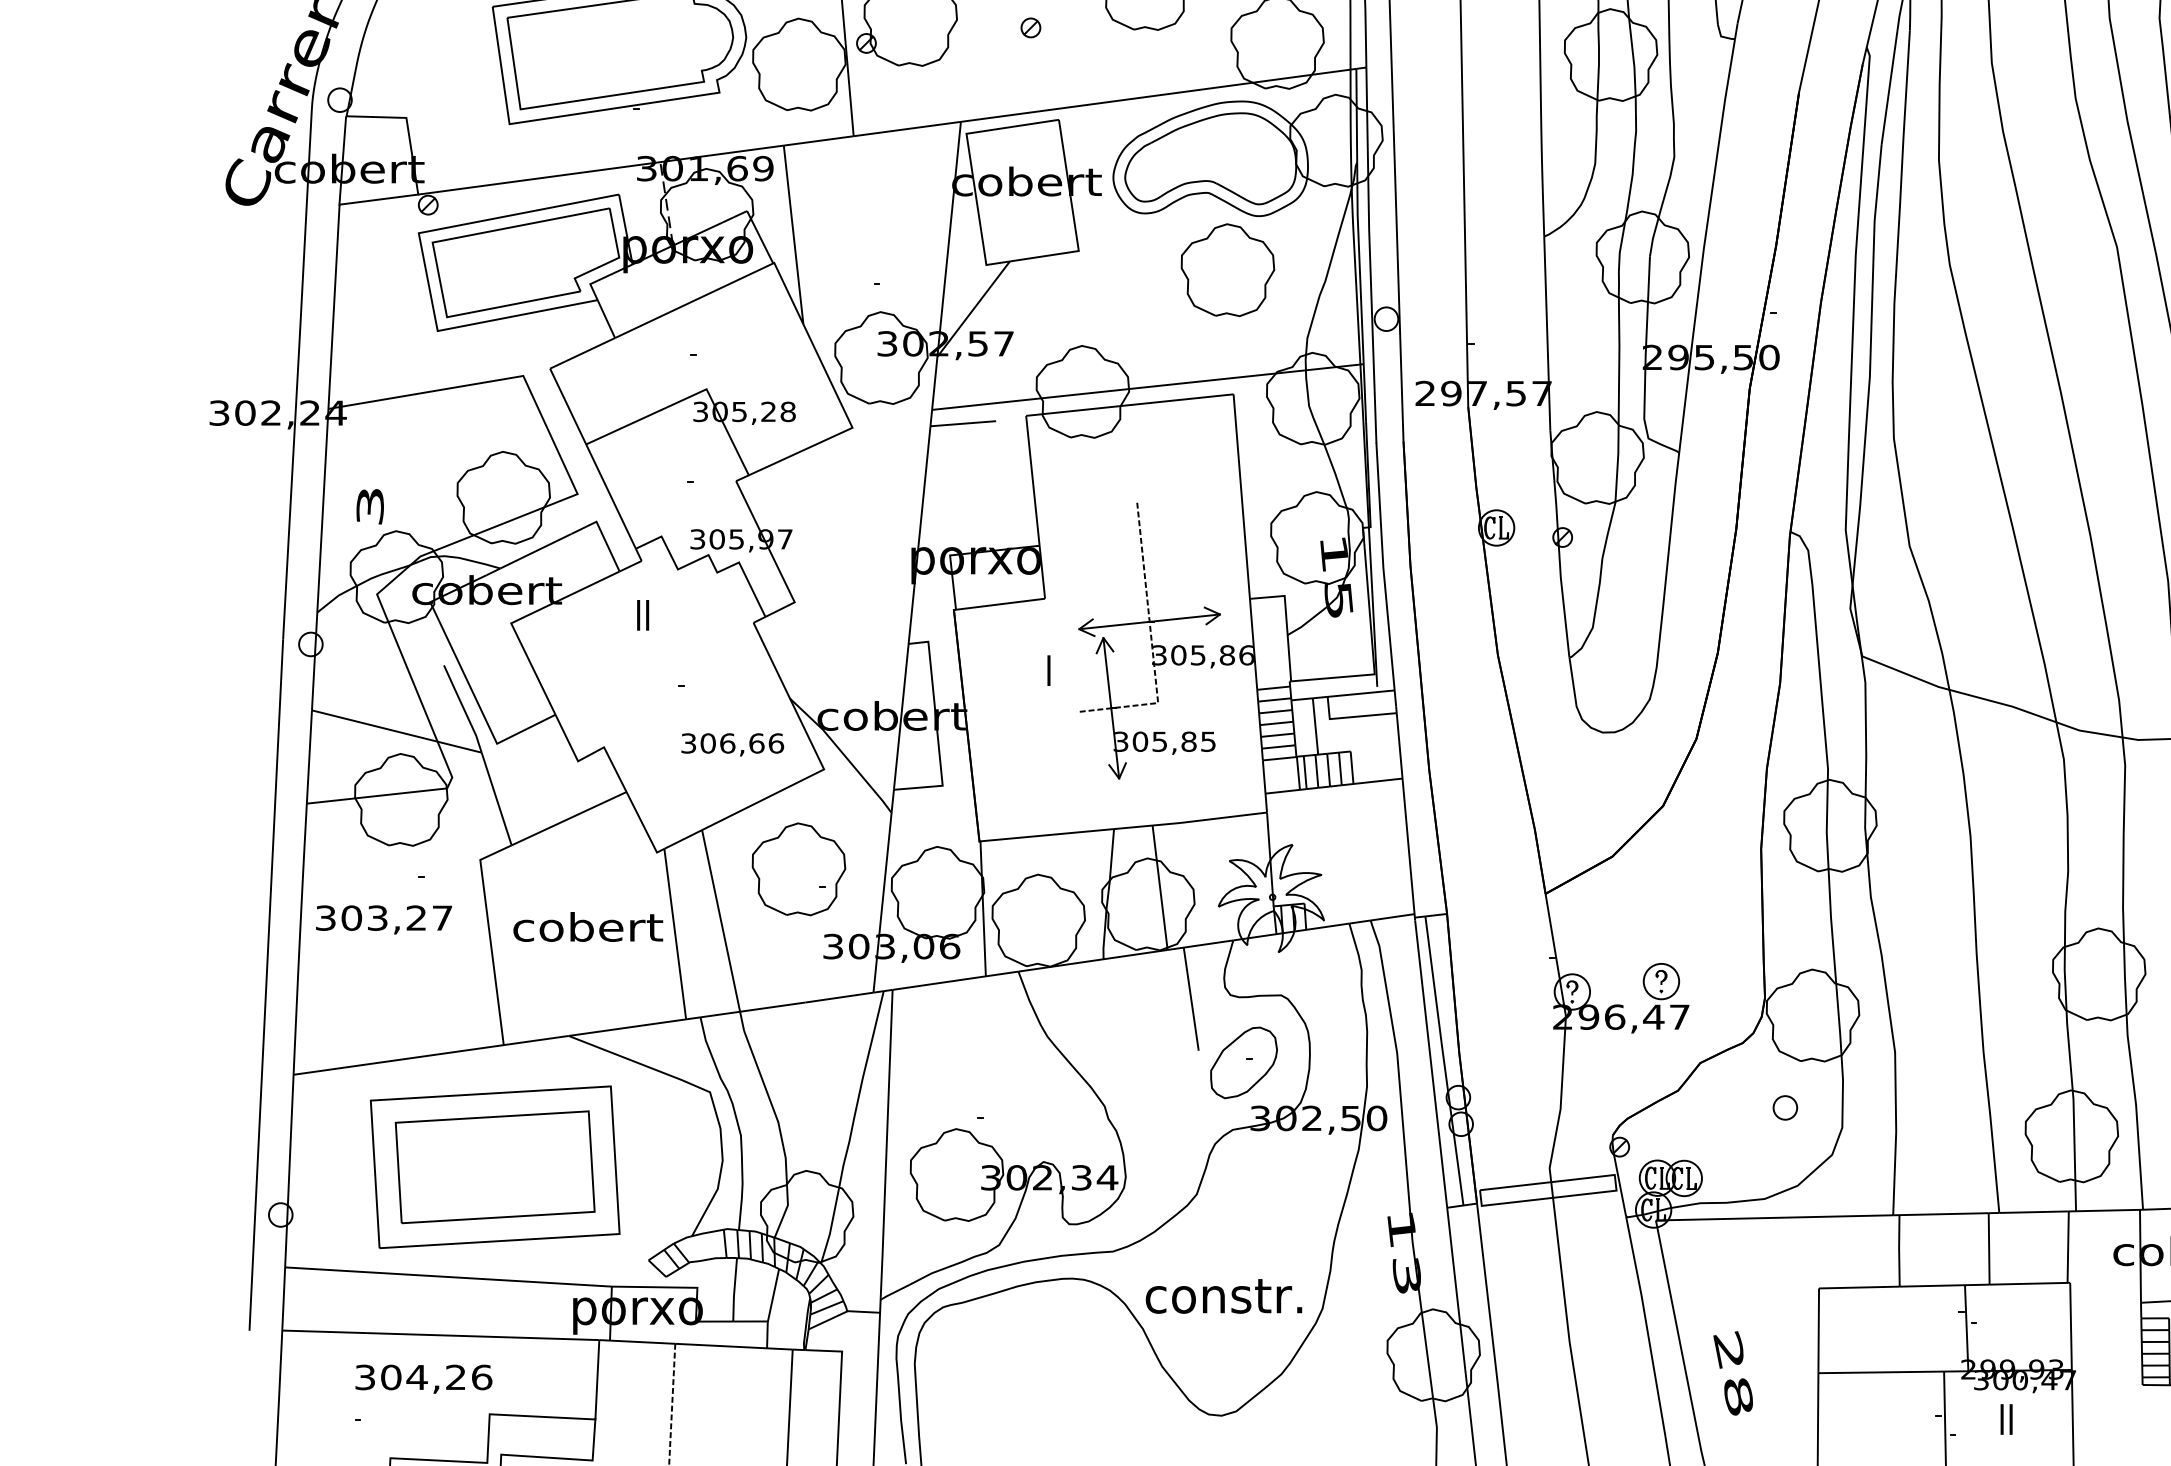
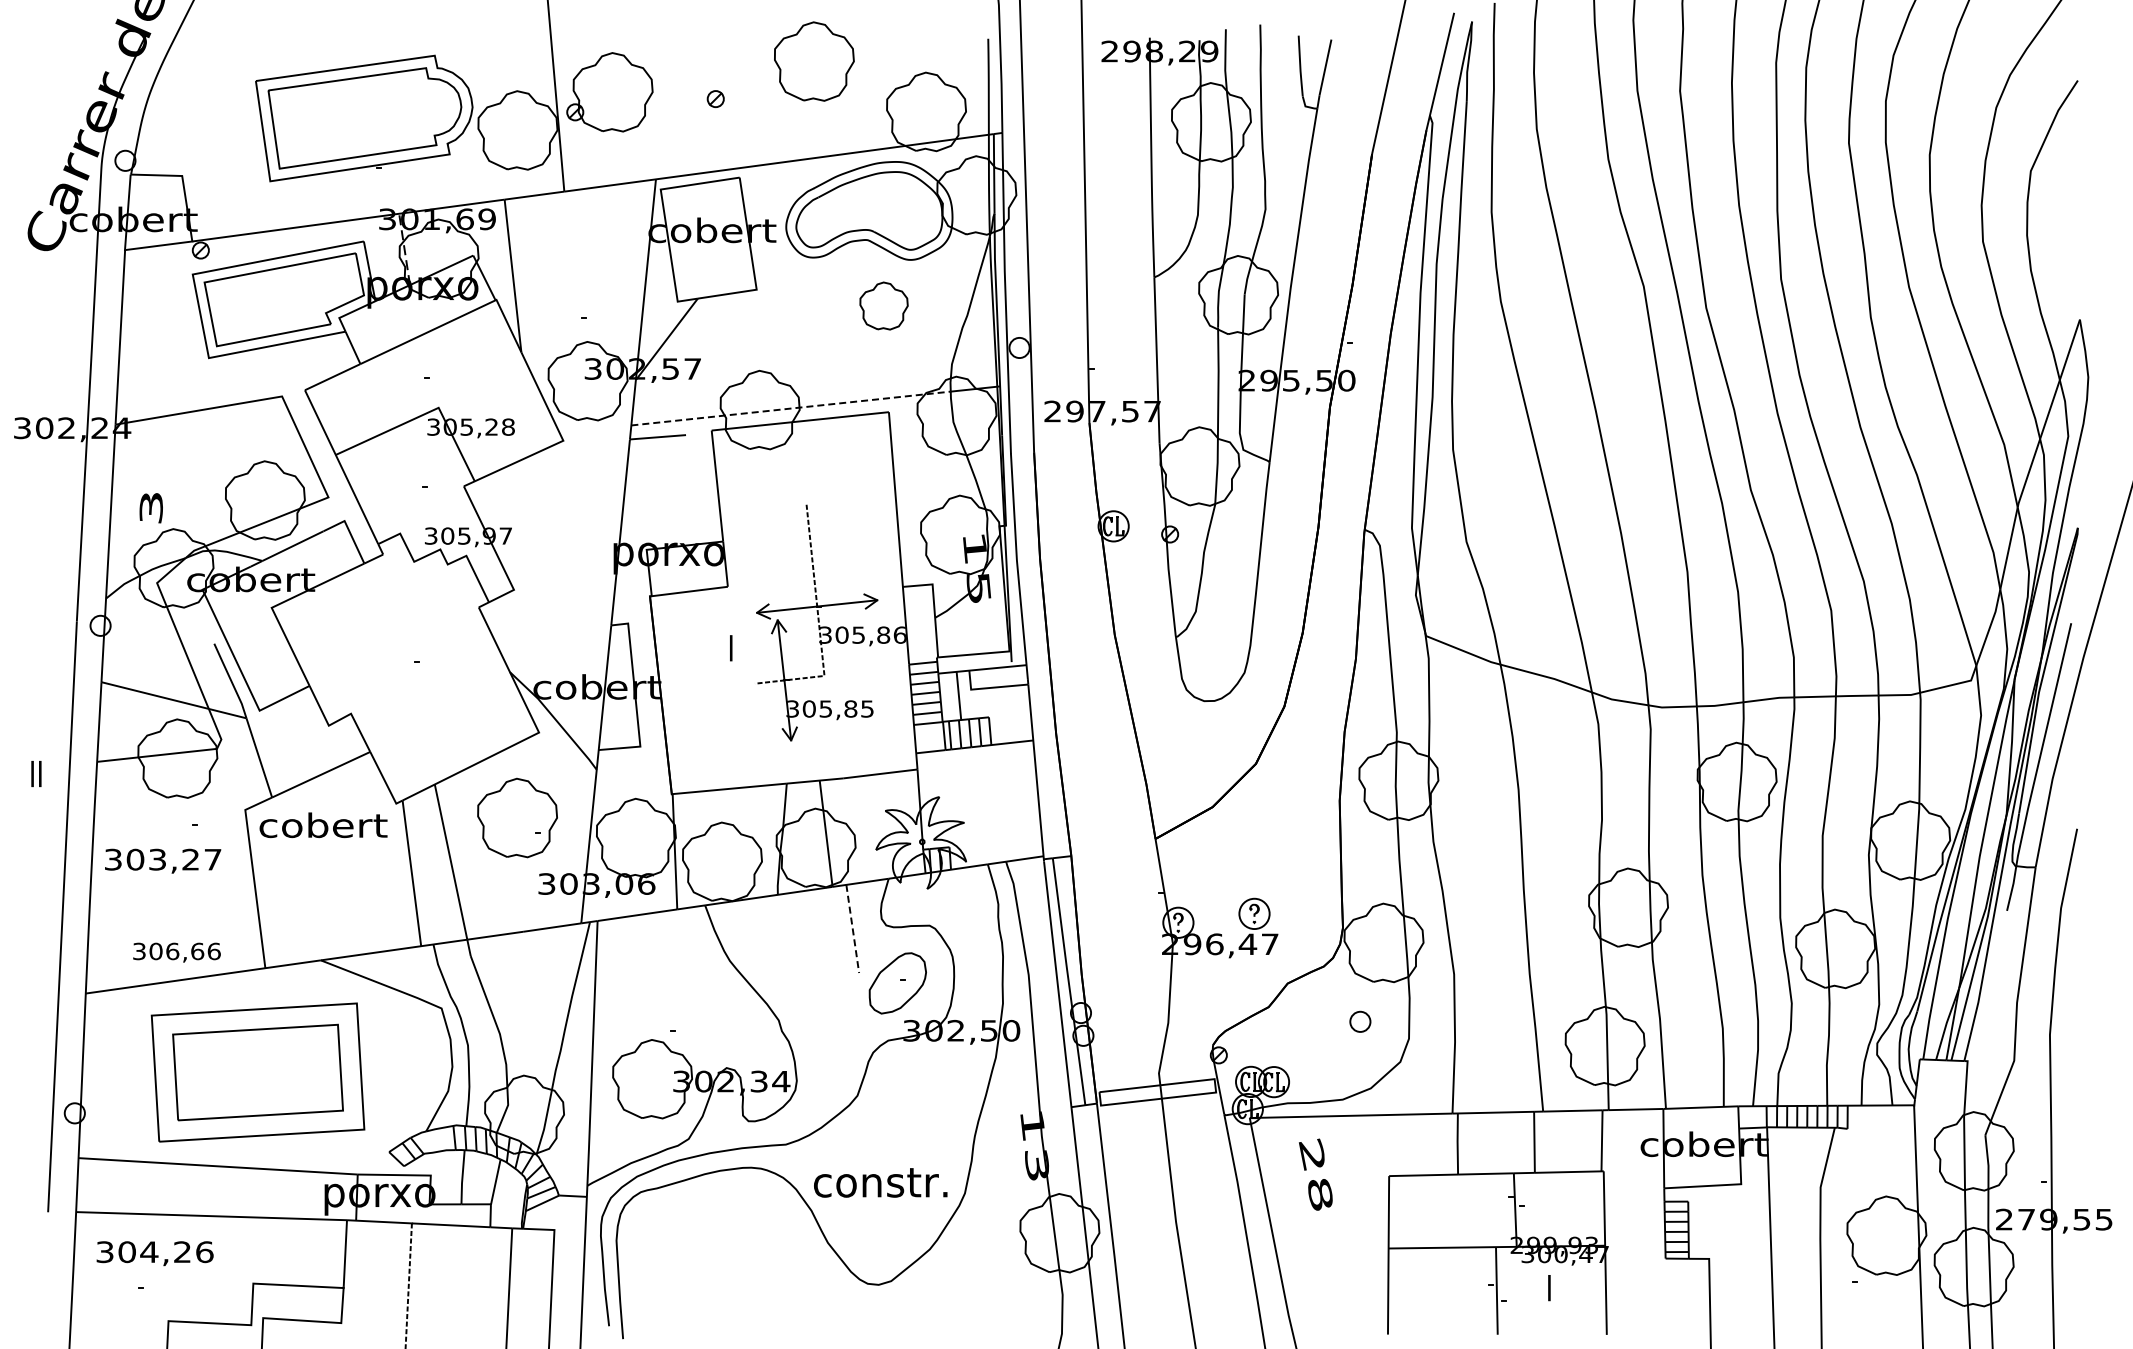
part: (1227, 269) -> (883, 305), size x0.6
line: (1119, 390) -> (791, 408), solid -> dashed
text: (643, 614) -> (36, 773), moved
text: (732, 744) -> (176, 952), moved
text: (588, 927) -> (323, 825), moved
line: (1190, 998) -> (852, 928), solid -> dashed
text: (1732, 1373) -> (1315, 1174), moved
text: (423, 1379) -> (154, 1253), moved
text: (2006, 1420) -> (1549, 1288), II -> I

